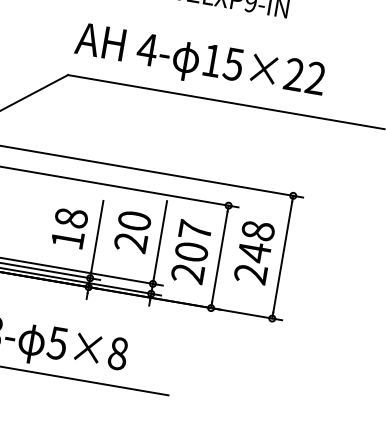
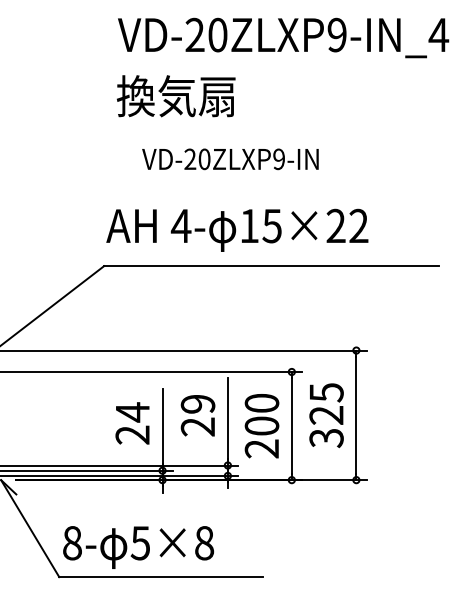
text: (134, 220) -> (197, 403), 20 -> 29
text: (69, 228) -> (132, 423), 18 -> 24
text: (194, 229) -> (261, 402), 207 -> 200
text: (254, 252) -> (326, 415), 248 -> 325

